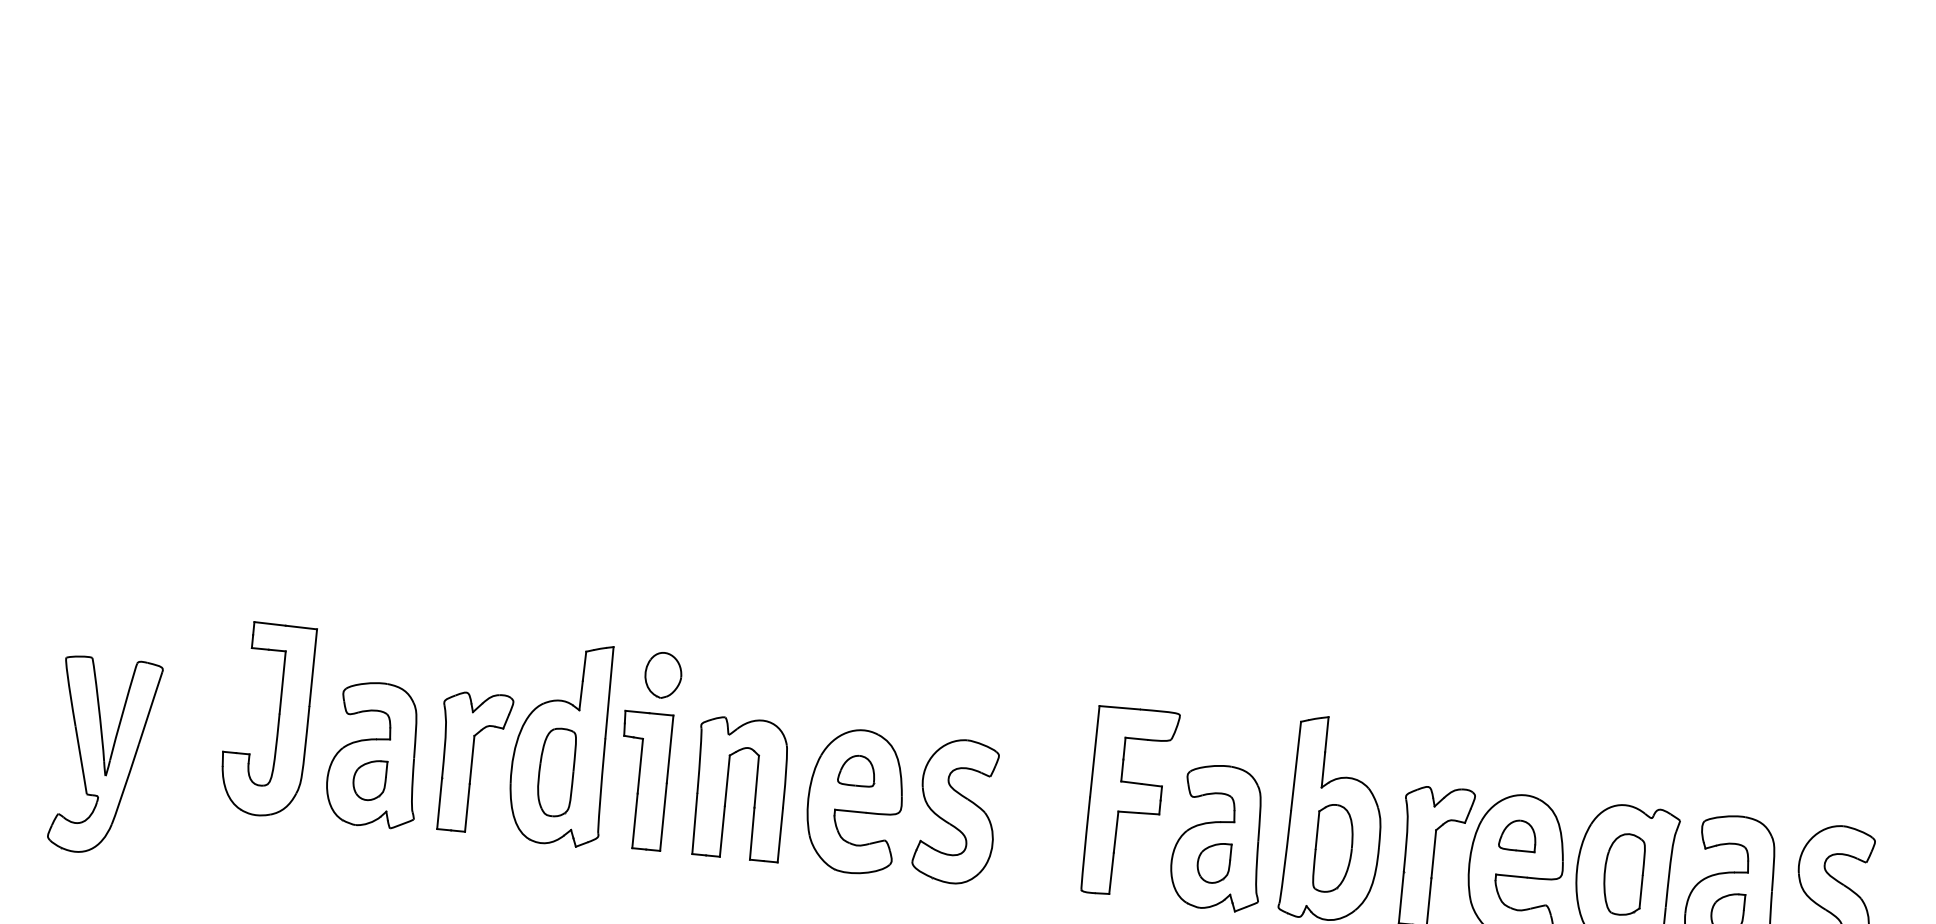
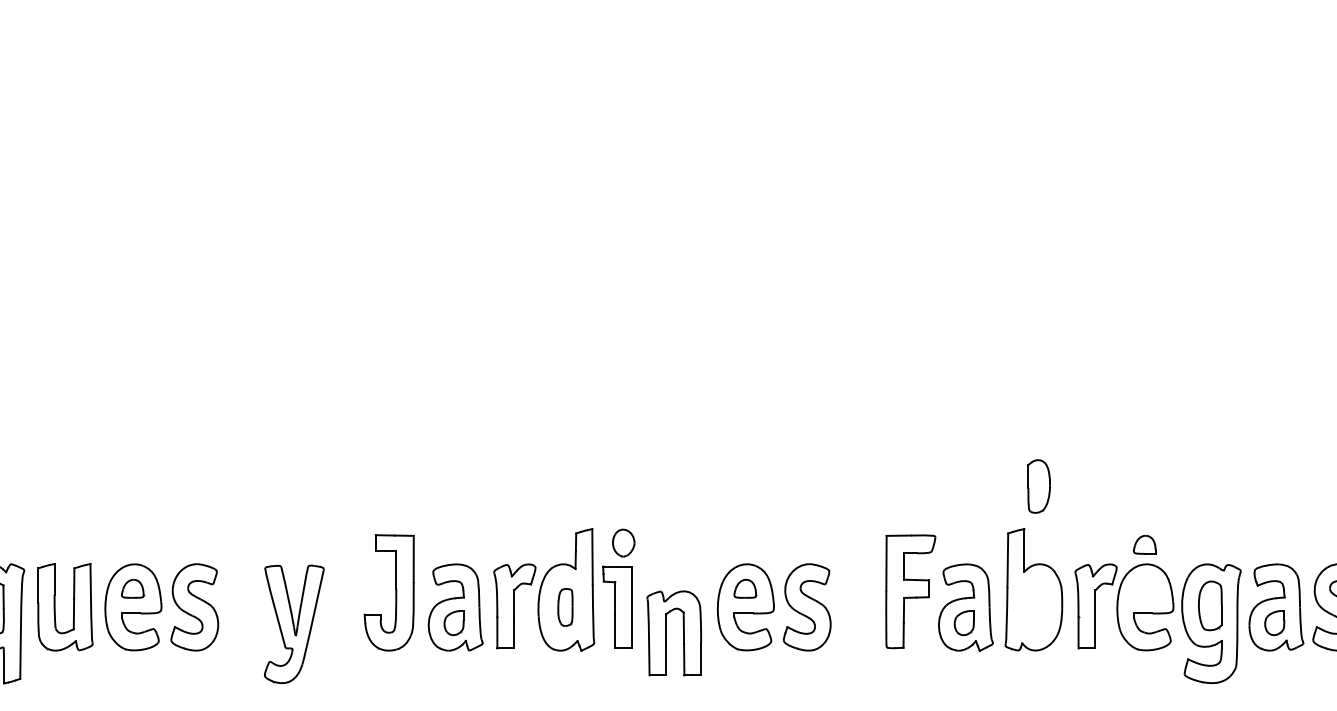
part: (556, 772) -> (565, 607), size x0.7
part: (727, 787) -> (666, 633), moved
part: (1517, 834) -> (1144, 544), moved
part: (1332, 848) -> (1038, 486), moved

